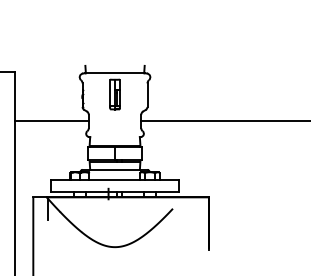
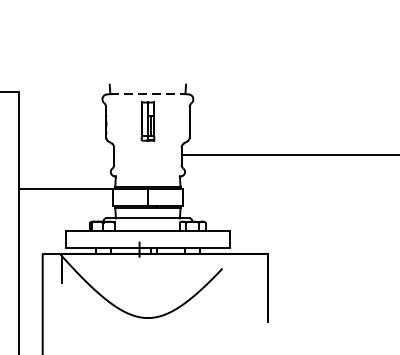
line: (115, 73) -> (148, 94), solid -> dashed
line: (51, 120) -> (66, 188), moved

